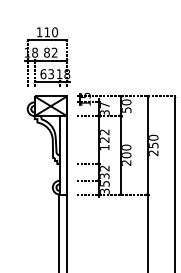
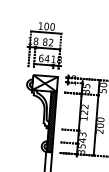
text: (47, 32) -> (46, 26), 110 -> 100
text: (51, 74) -> (47, 59), 63 -> 64
text: (104, 105) -> (86, 86), 37 -> 35
hatch: (62, 155) -> (51, 122), added
text: (104, 172) -> (82, 137), 32 -> 43

